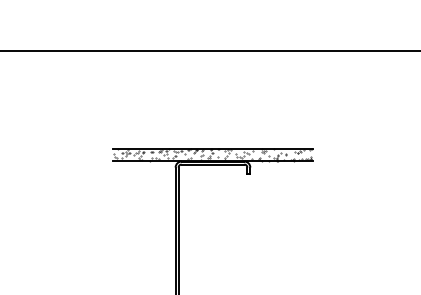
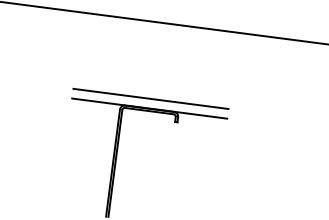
hatch: (213, 154) -> (150, 103), removed

